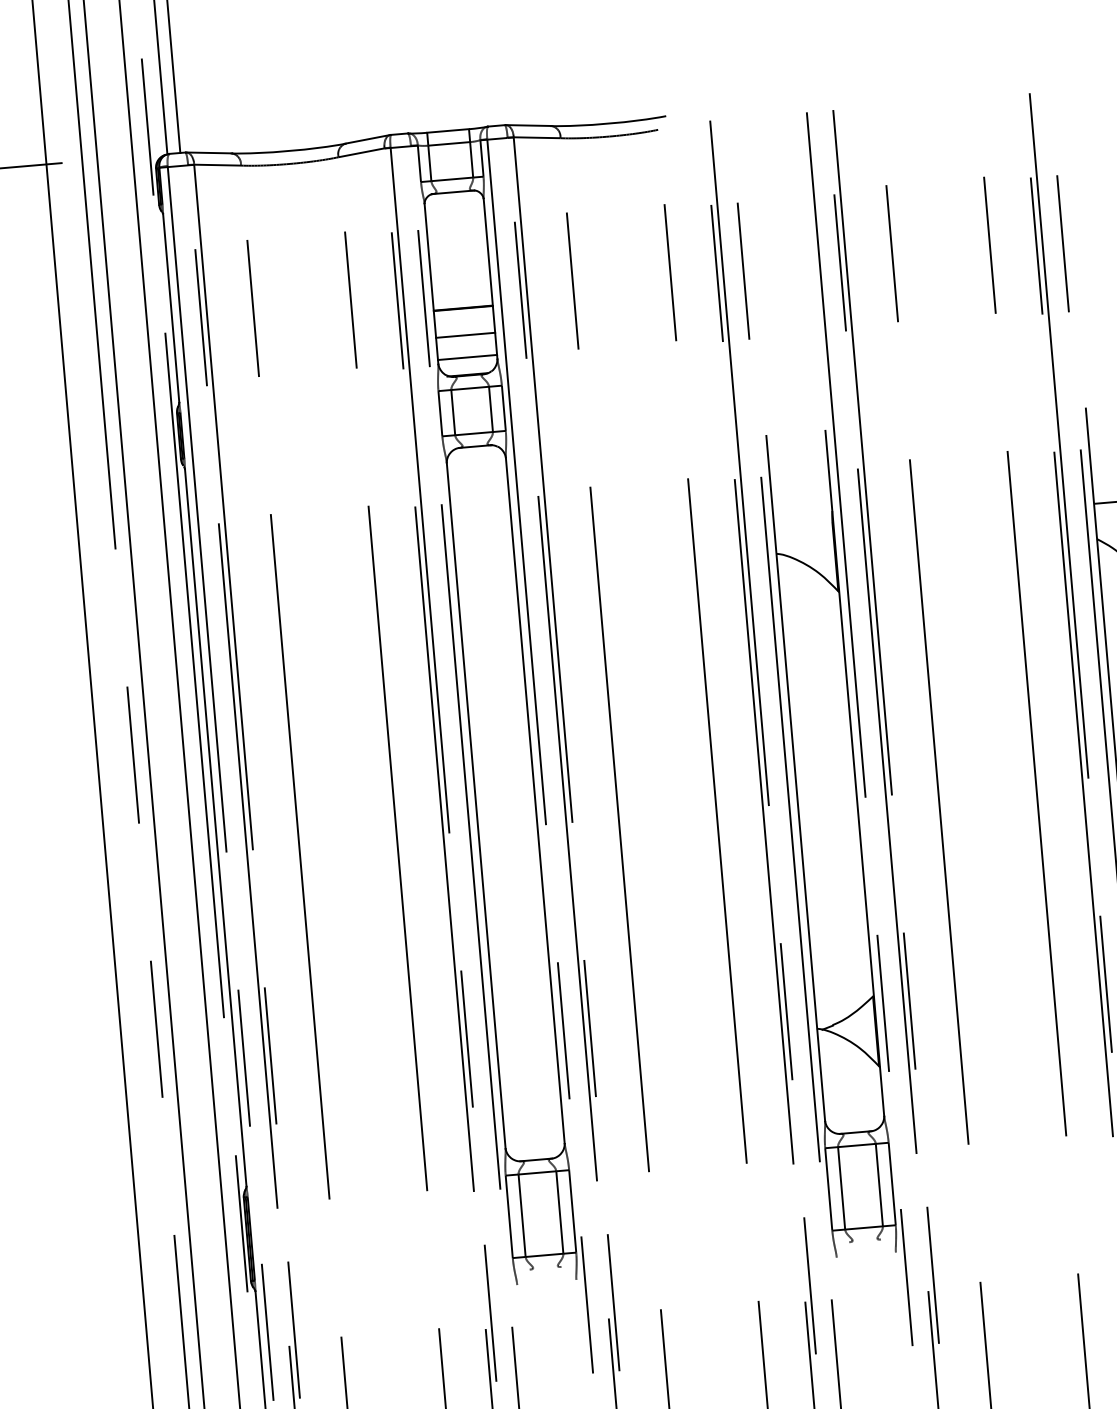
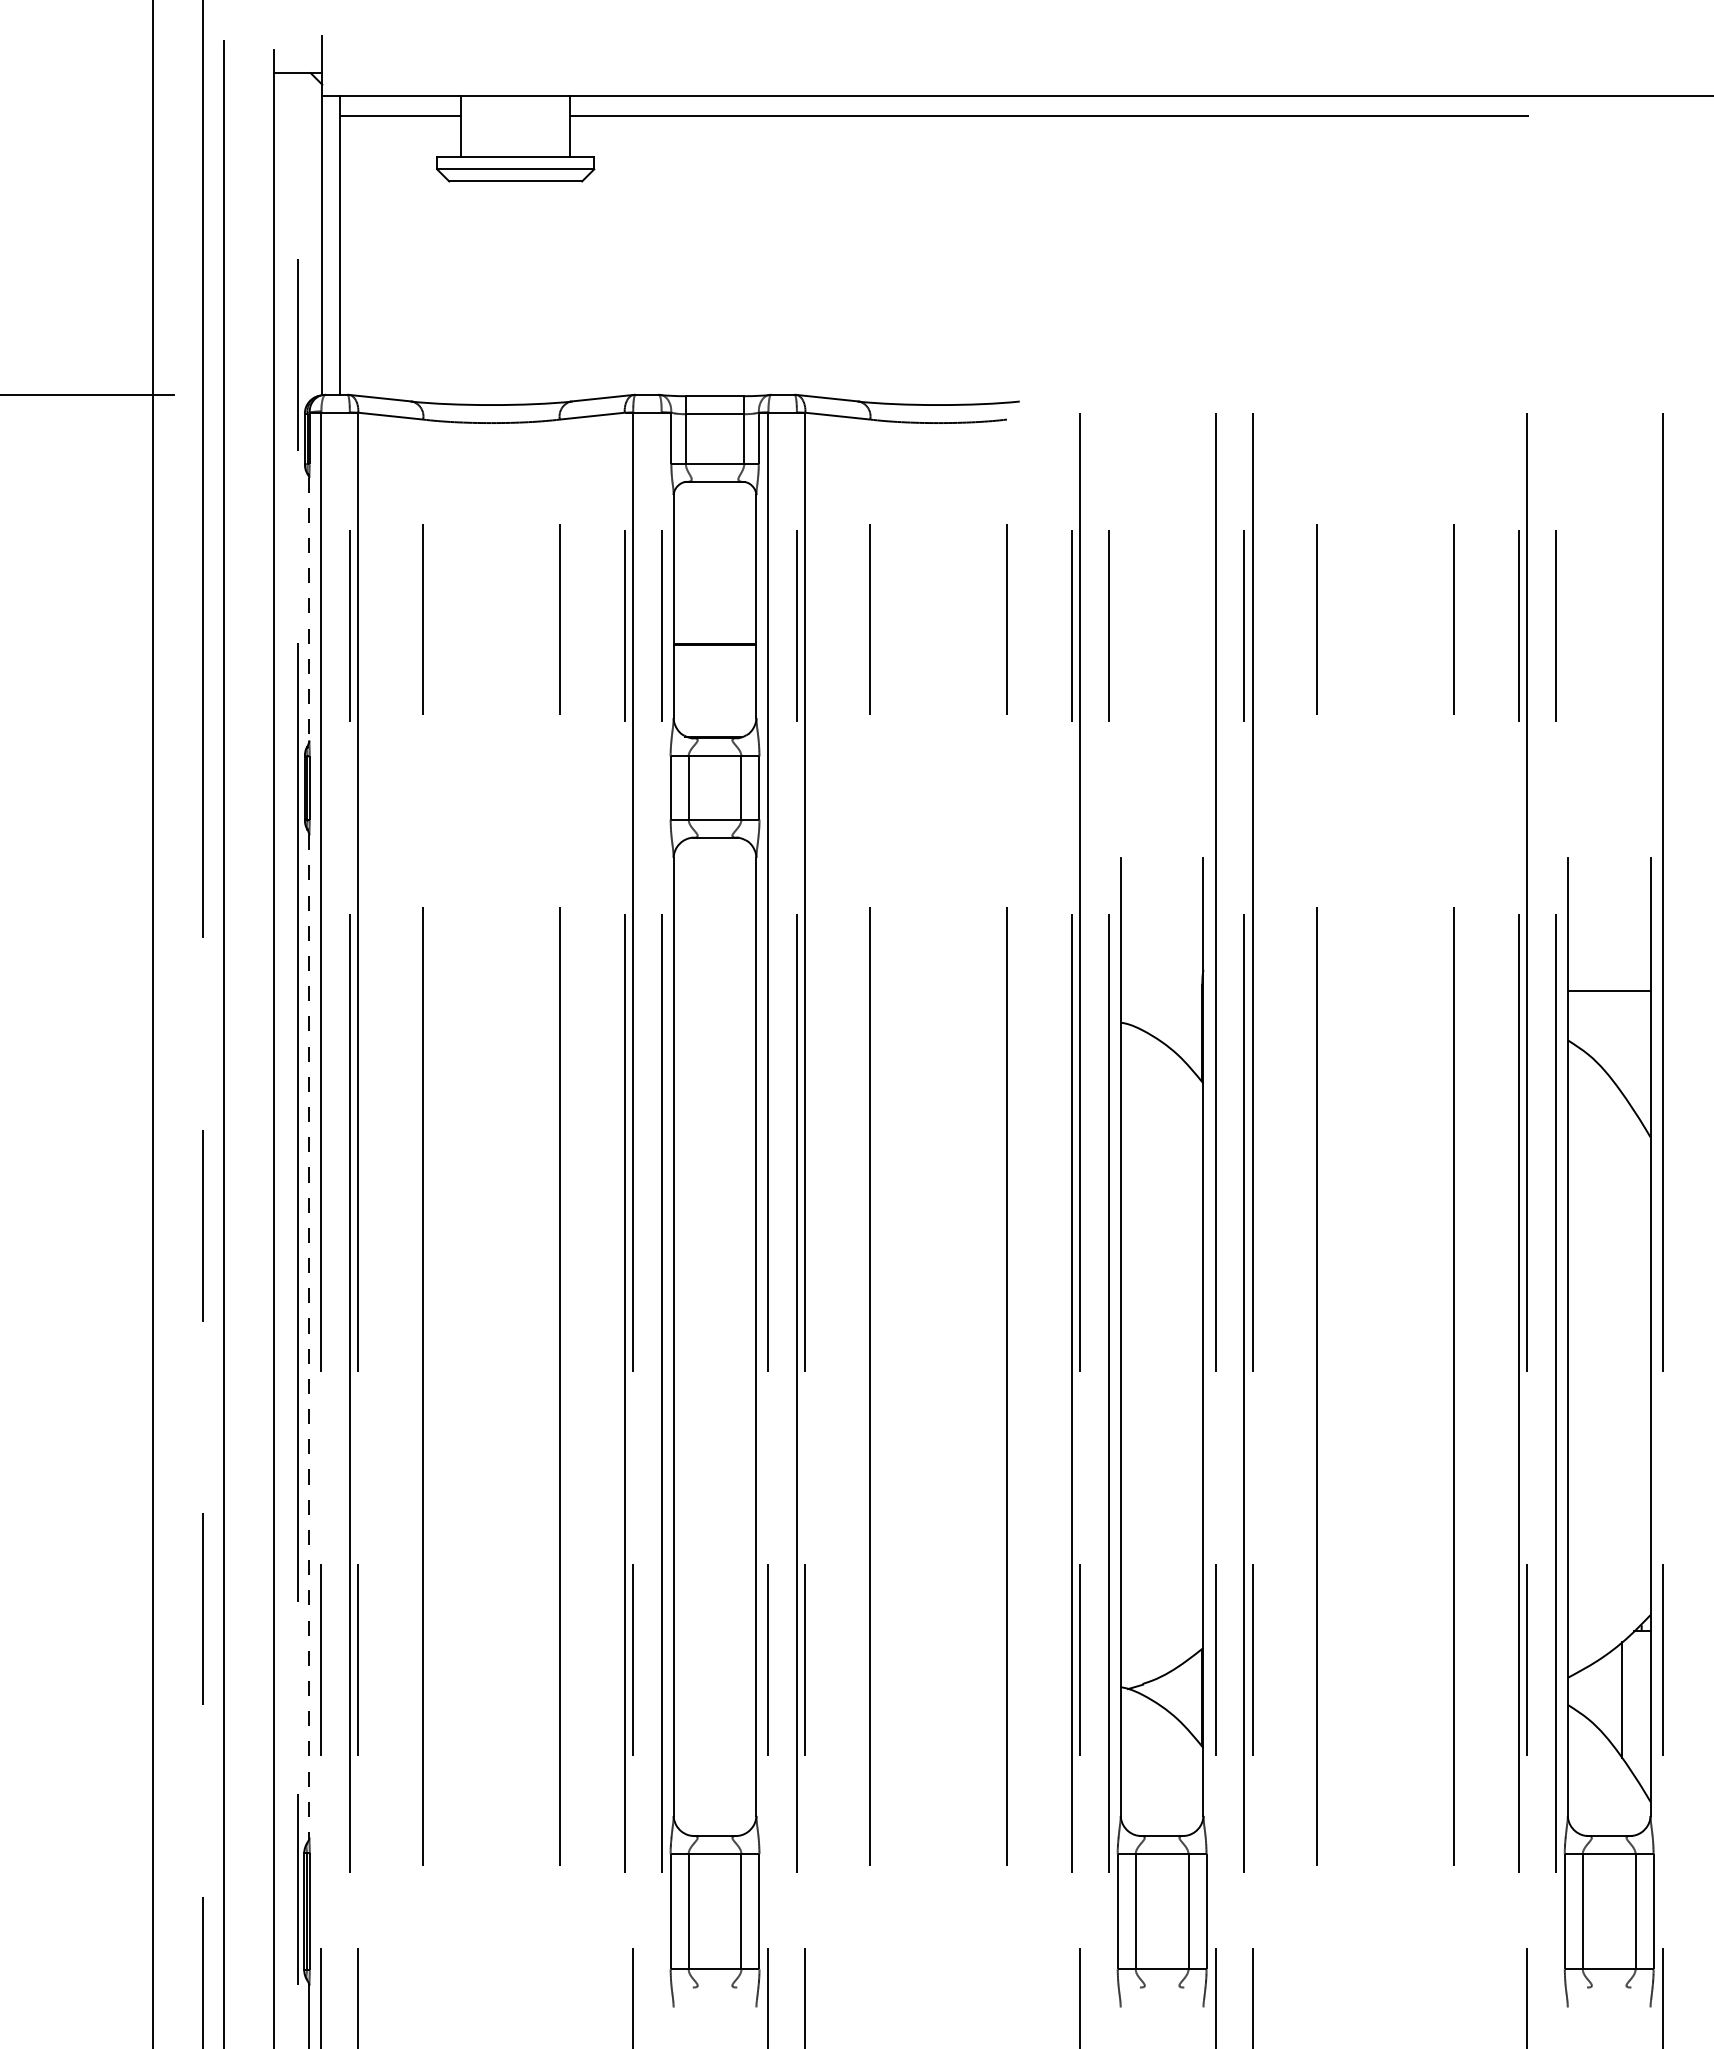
line: (171, 308) -> (309, 609), solid -> dashed
line: (465, 335) -> (714, 682), removed
line: (467, 357) -> (714, 713), removed
line: (215, 828) -> (309, 1337), solid -> dashed

